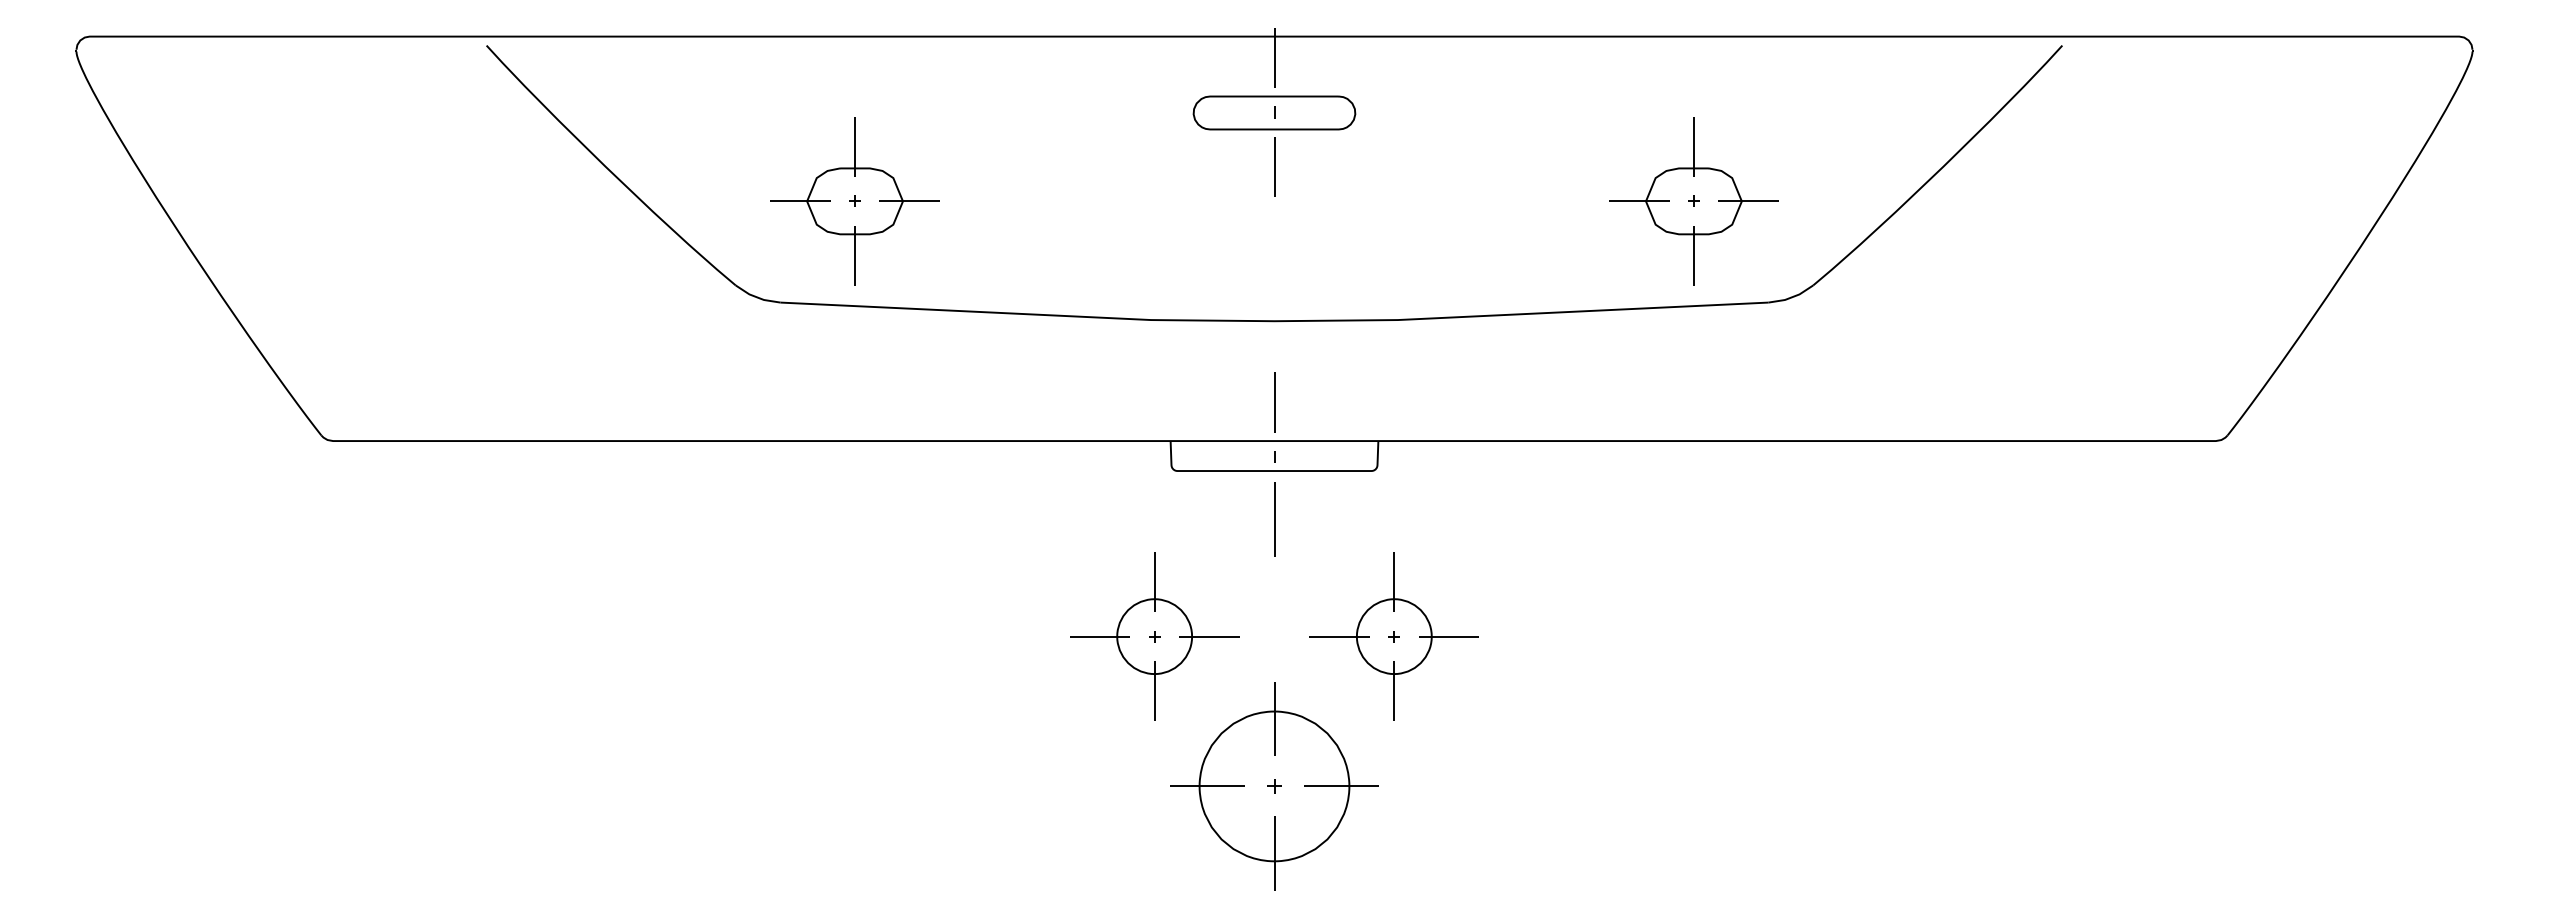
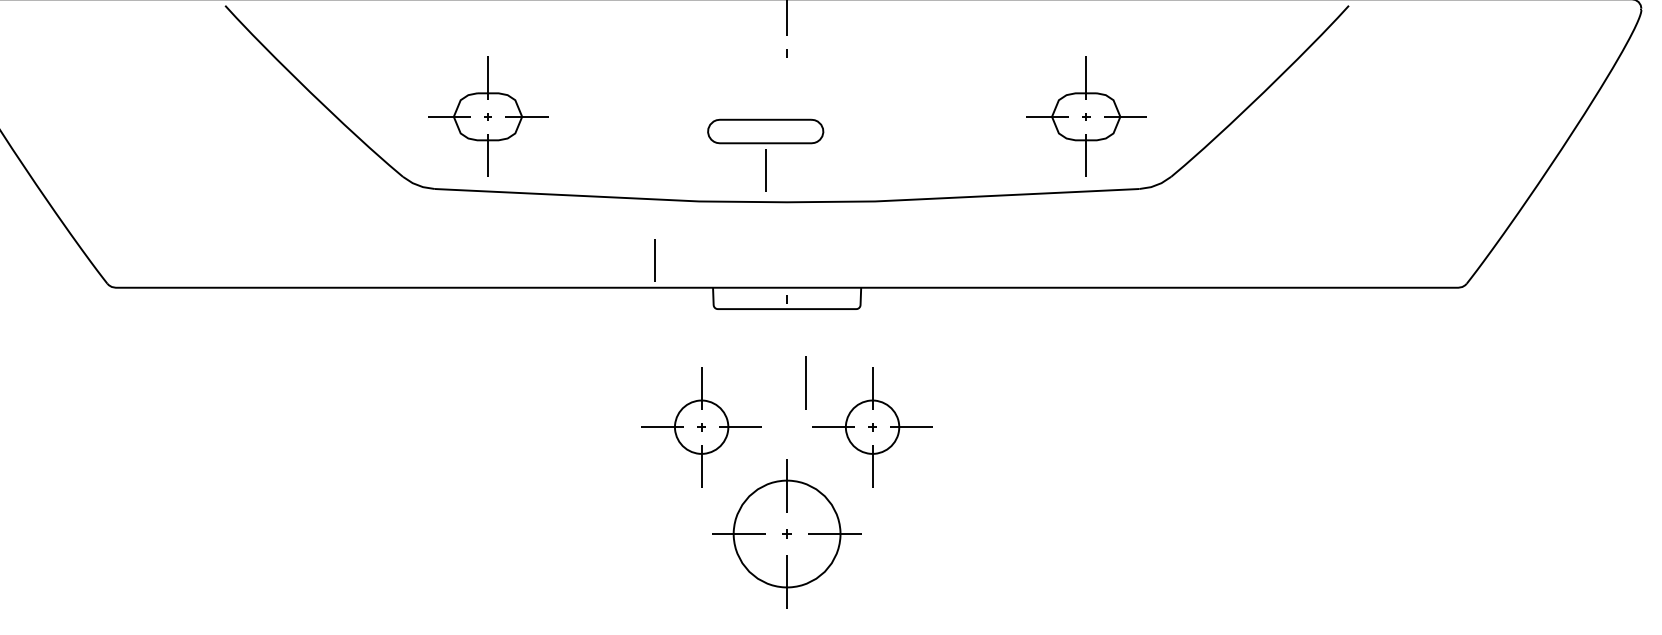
part: (1274, 145) -> (765, 154), moved
line: (1274, 402) -> (655, 260), moved
line: (1274, 519) -> (806, 382), moved

